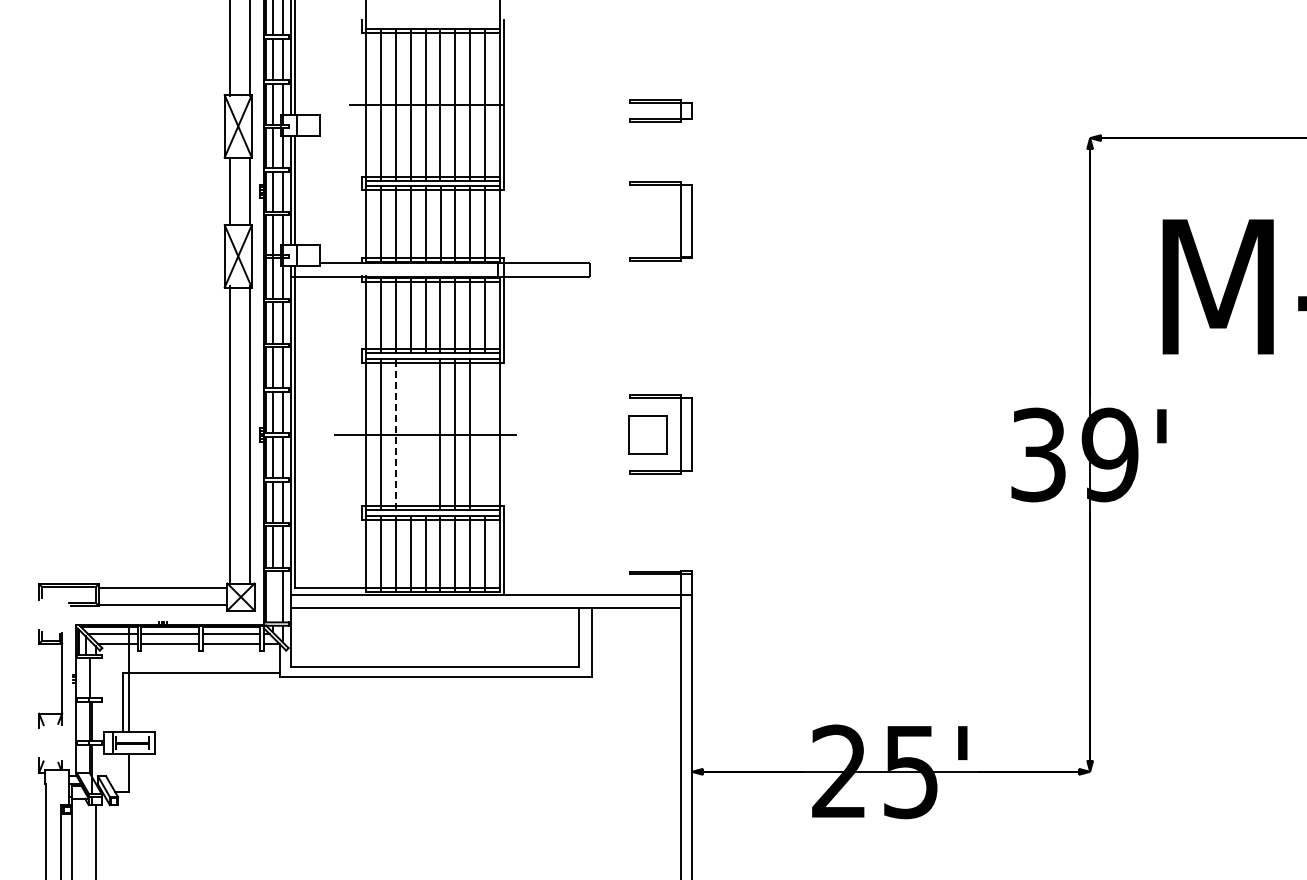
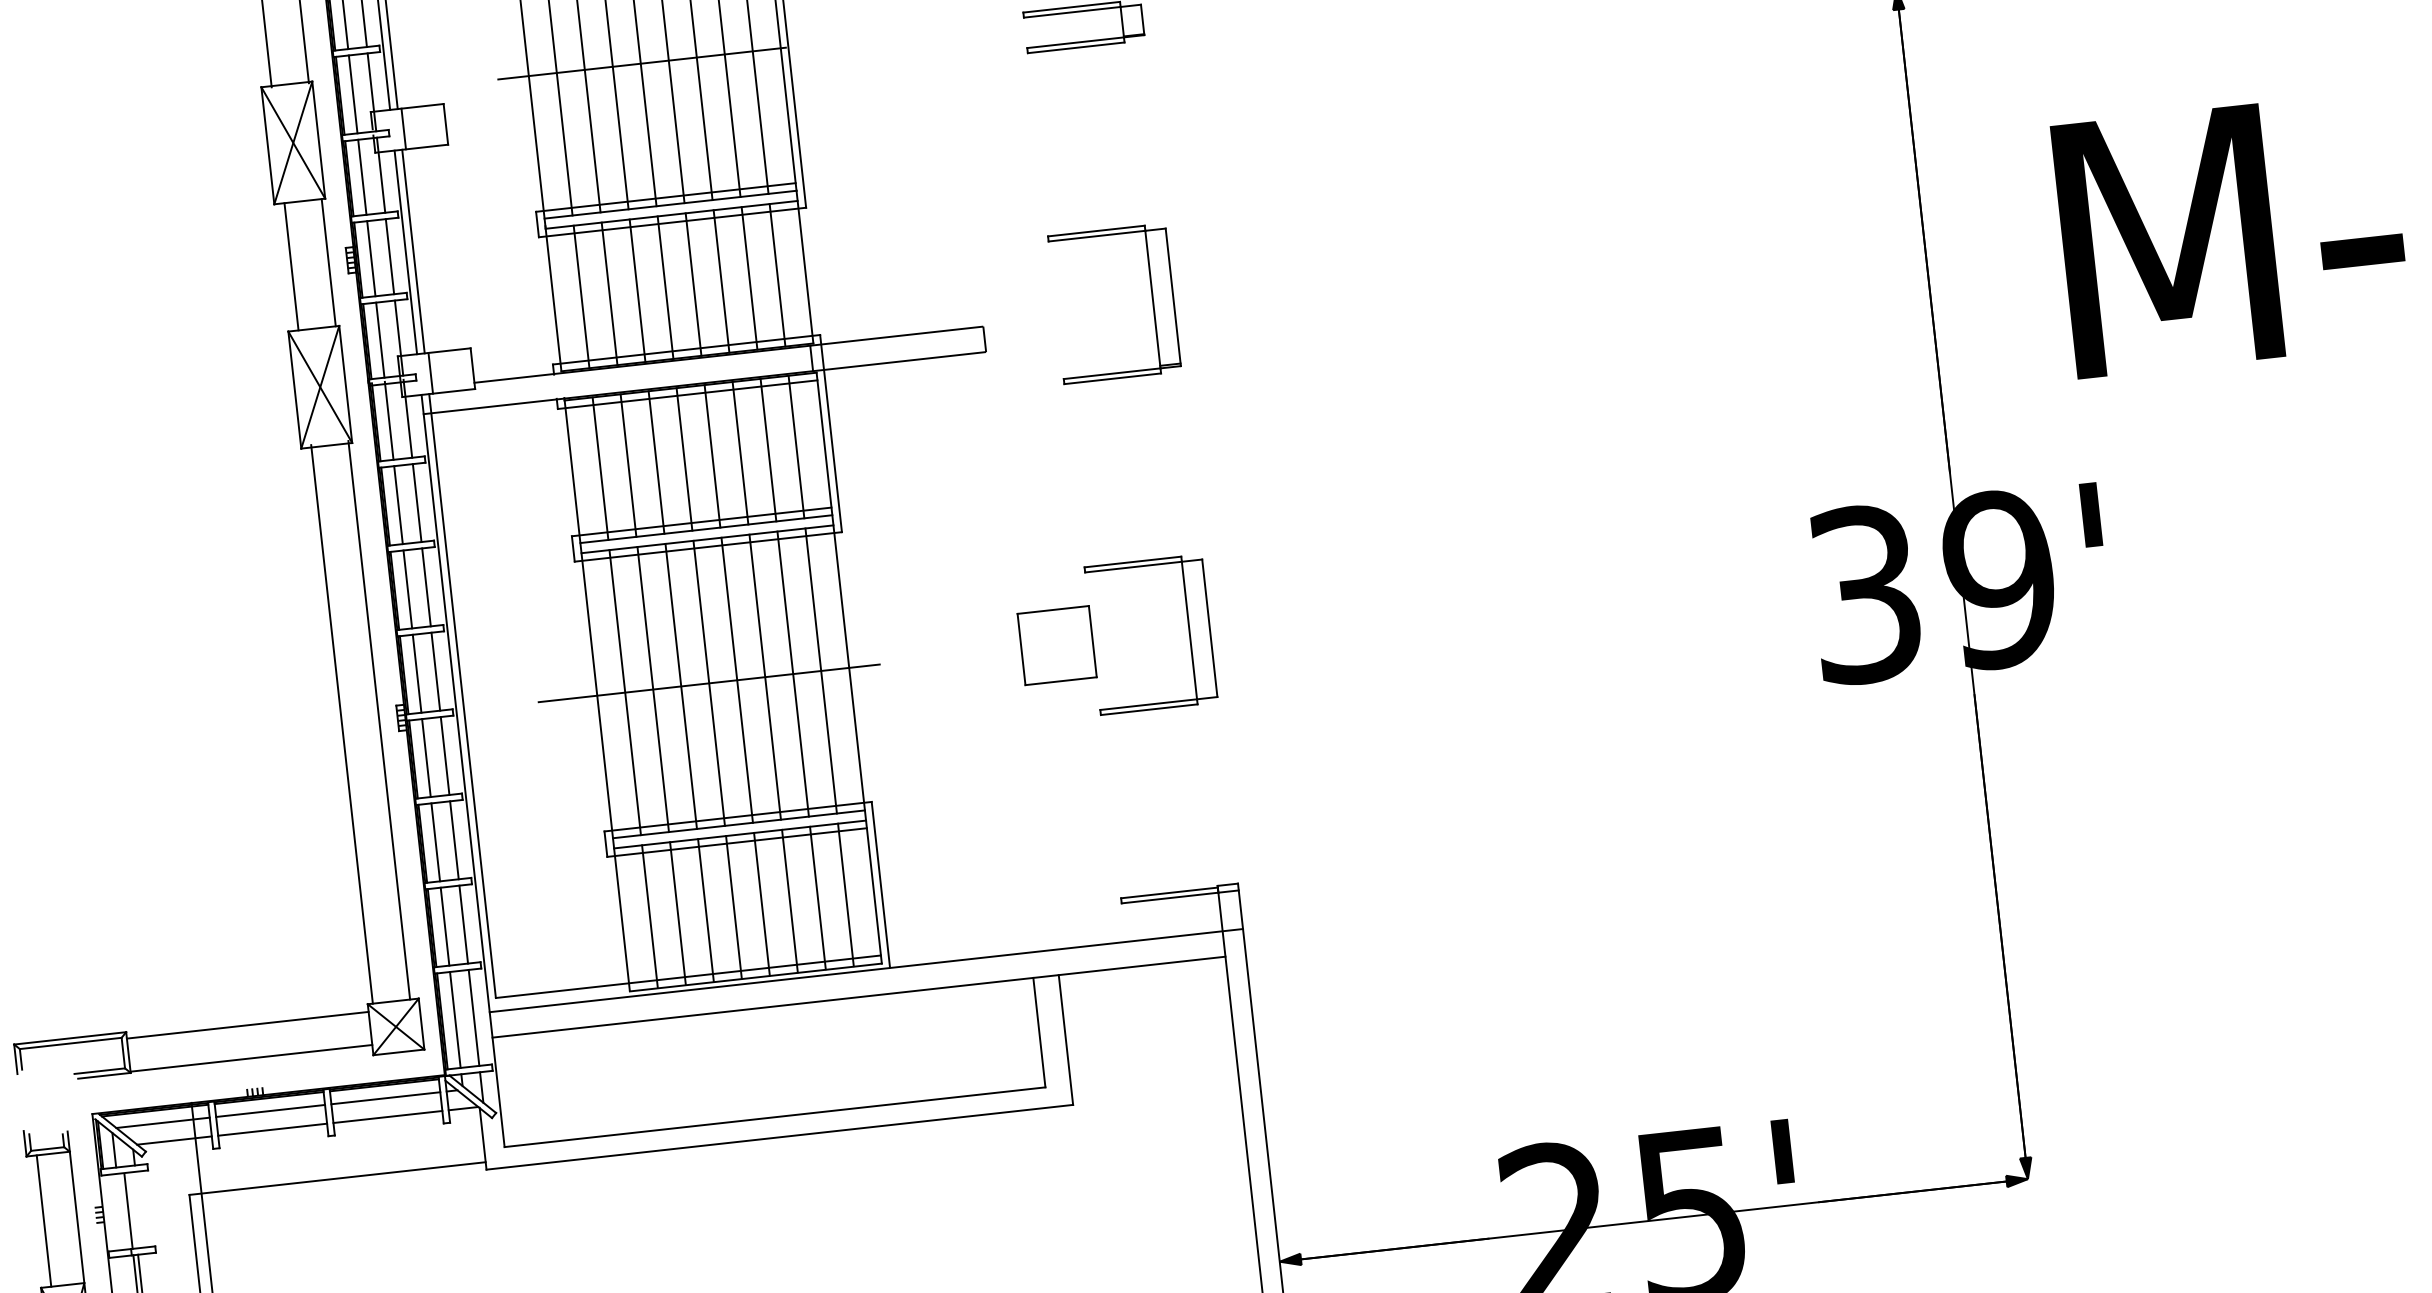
part: (680, 221) -> (1151, 299), moved
line: (395, 434) -> (652, 689), dashed -> solid
line: (410, 434) -> (680, 686), added
line: (425, 434) -> (709, 683), added
line: (485, 434) -> (821, 670), added
part: (647, 434) -> (1056, 644), moved
line: (272, 596) -> (455, 1019), added
line: (44, 678) -> (43, 1220), added

